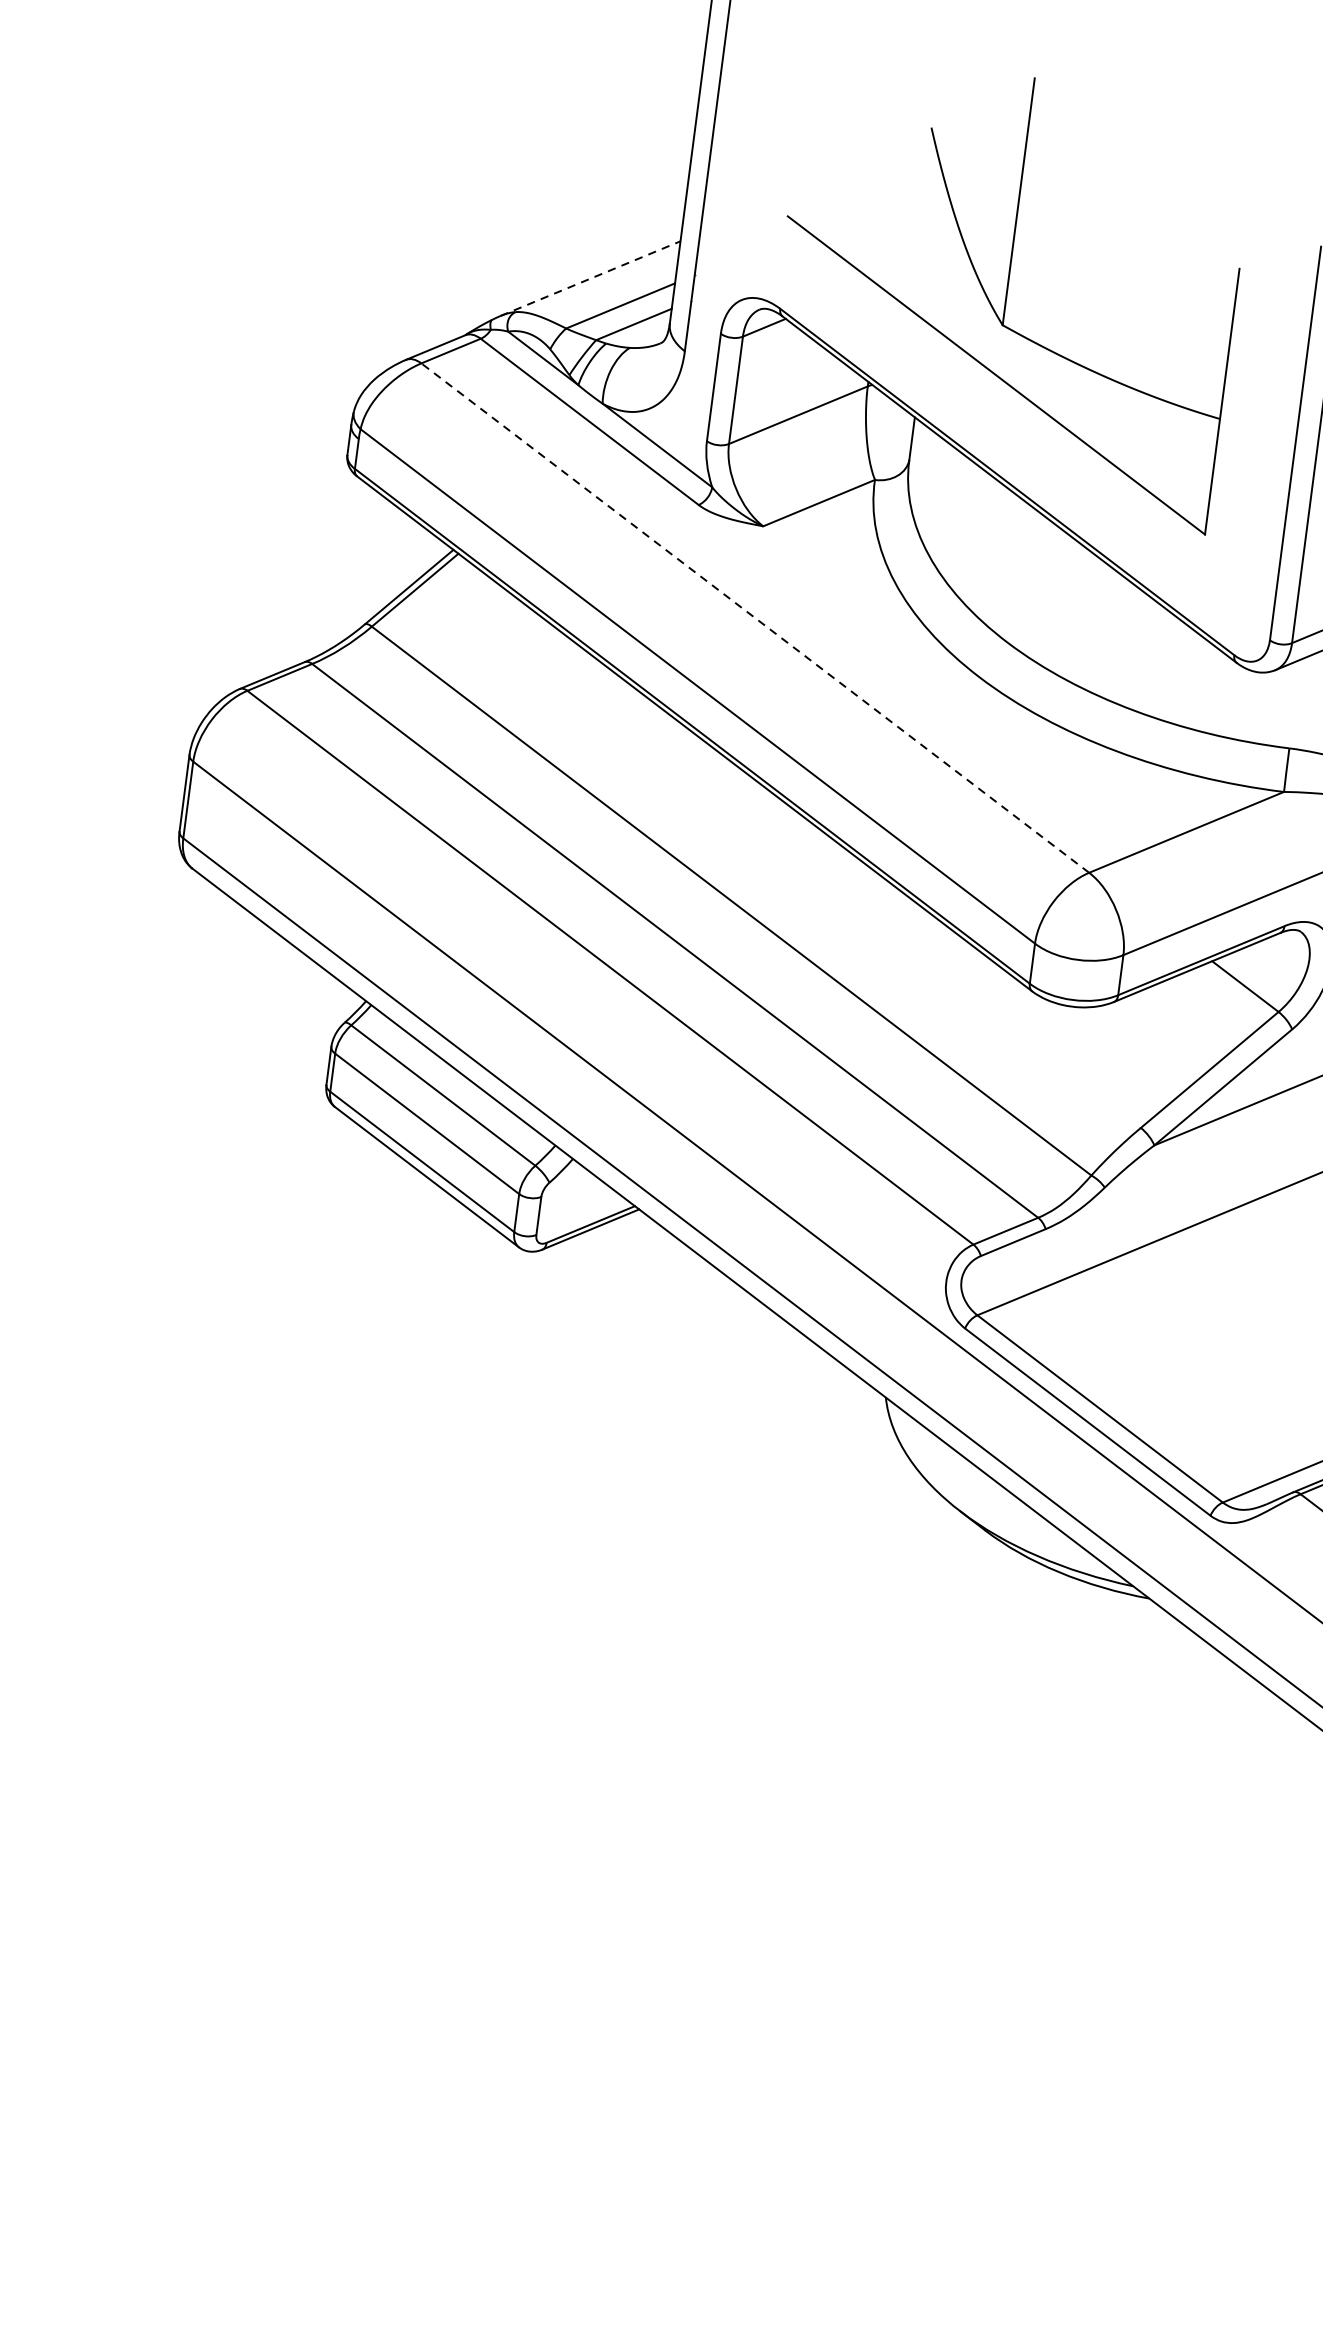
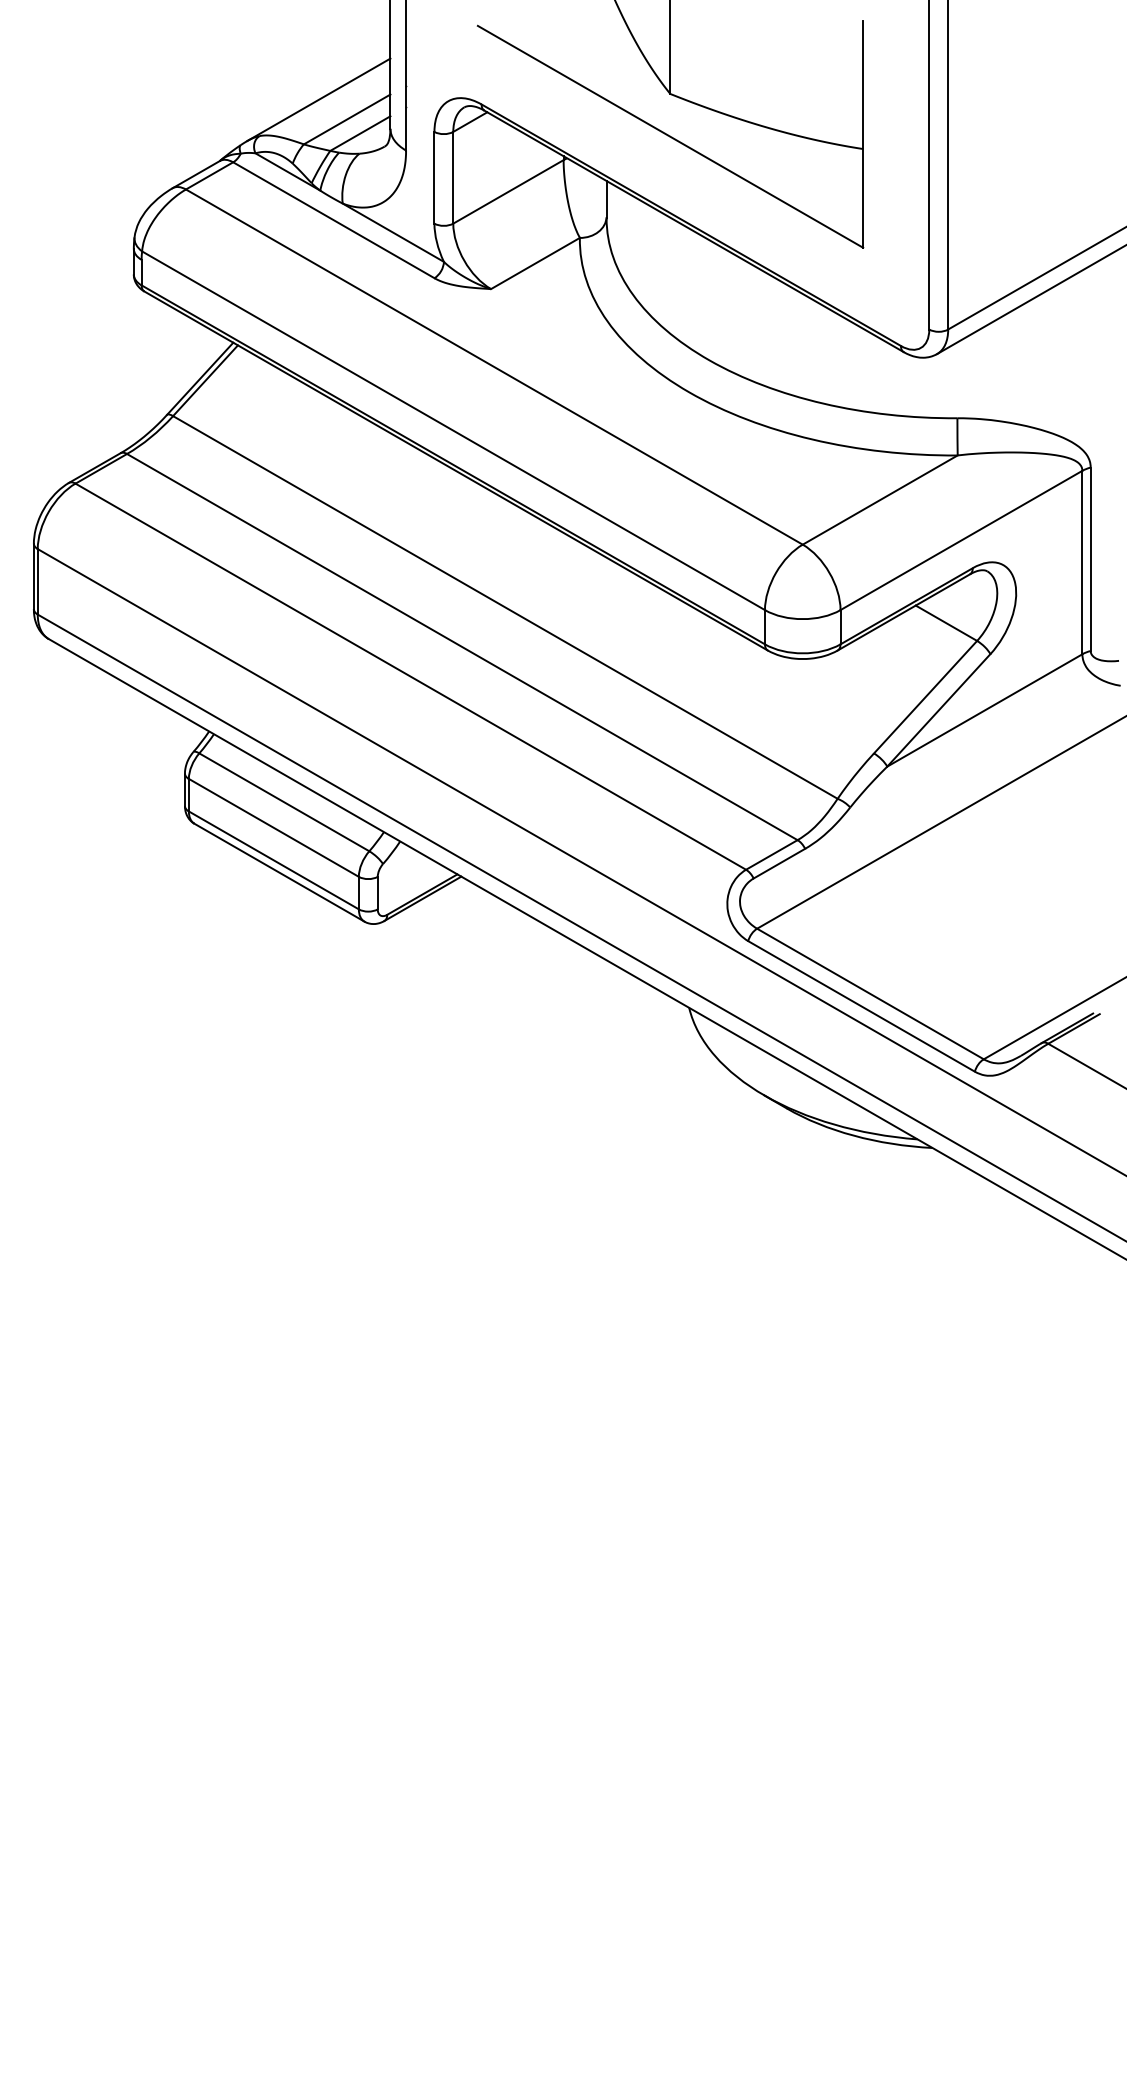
line: (590, 278) -> (318, 99), dashed -> solid
line: (755, 618) -> (494, 367), dashed -> solid

